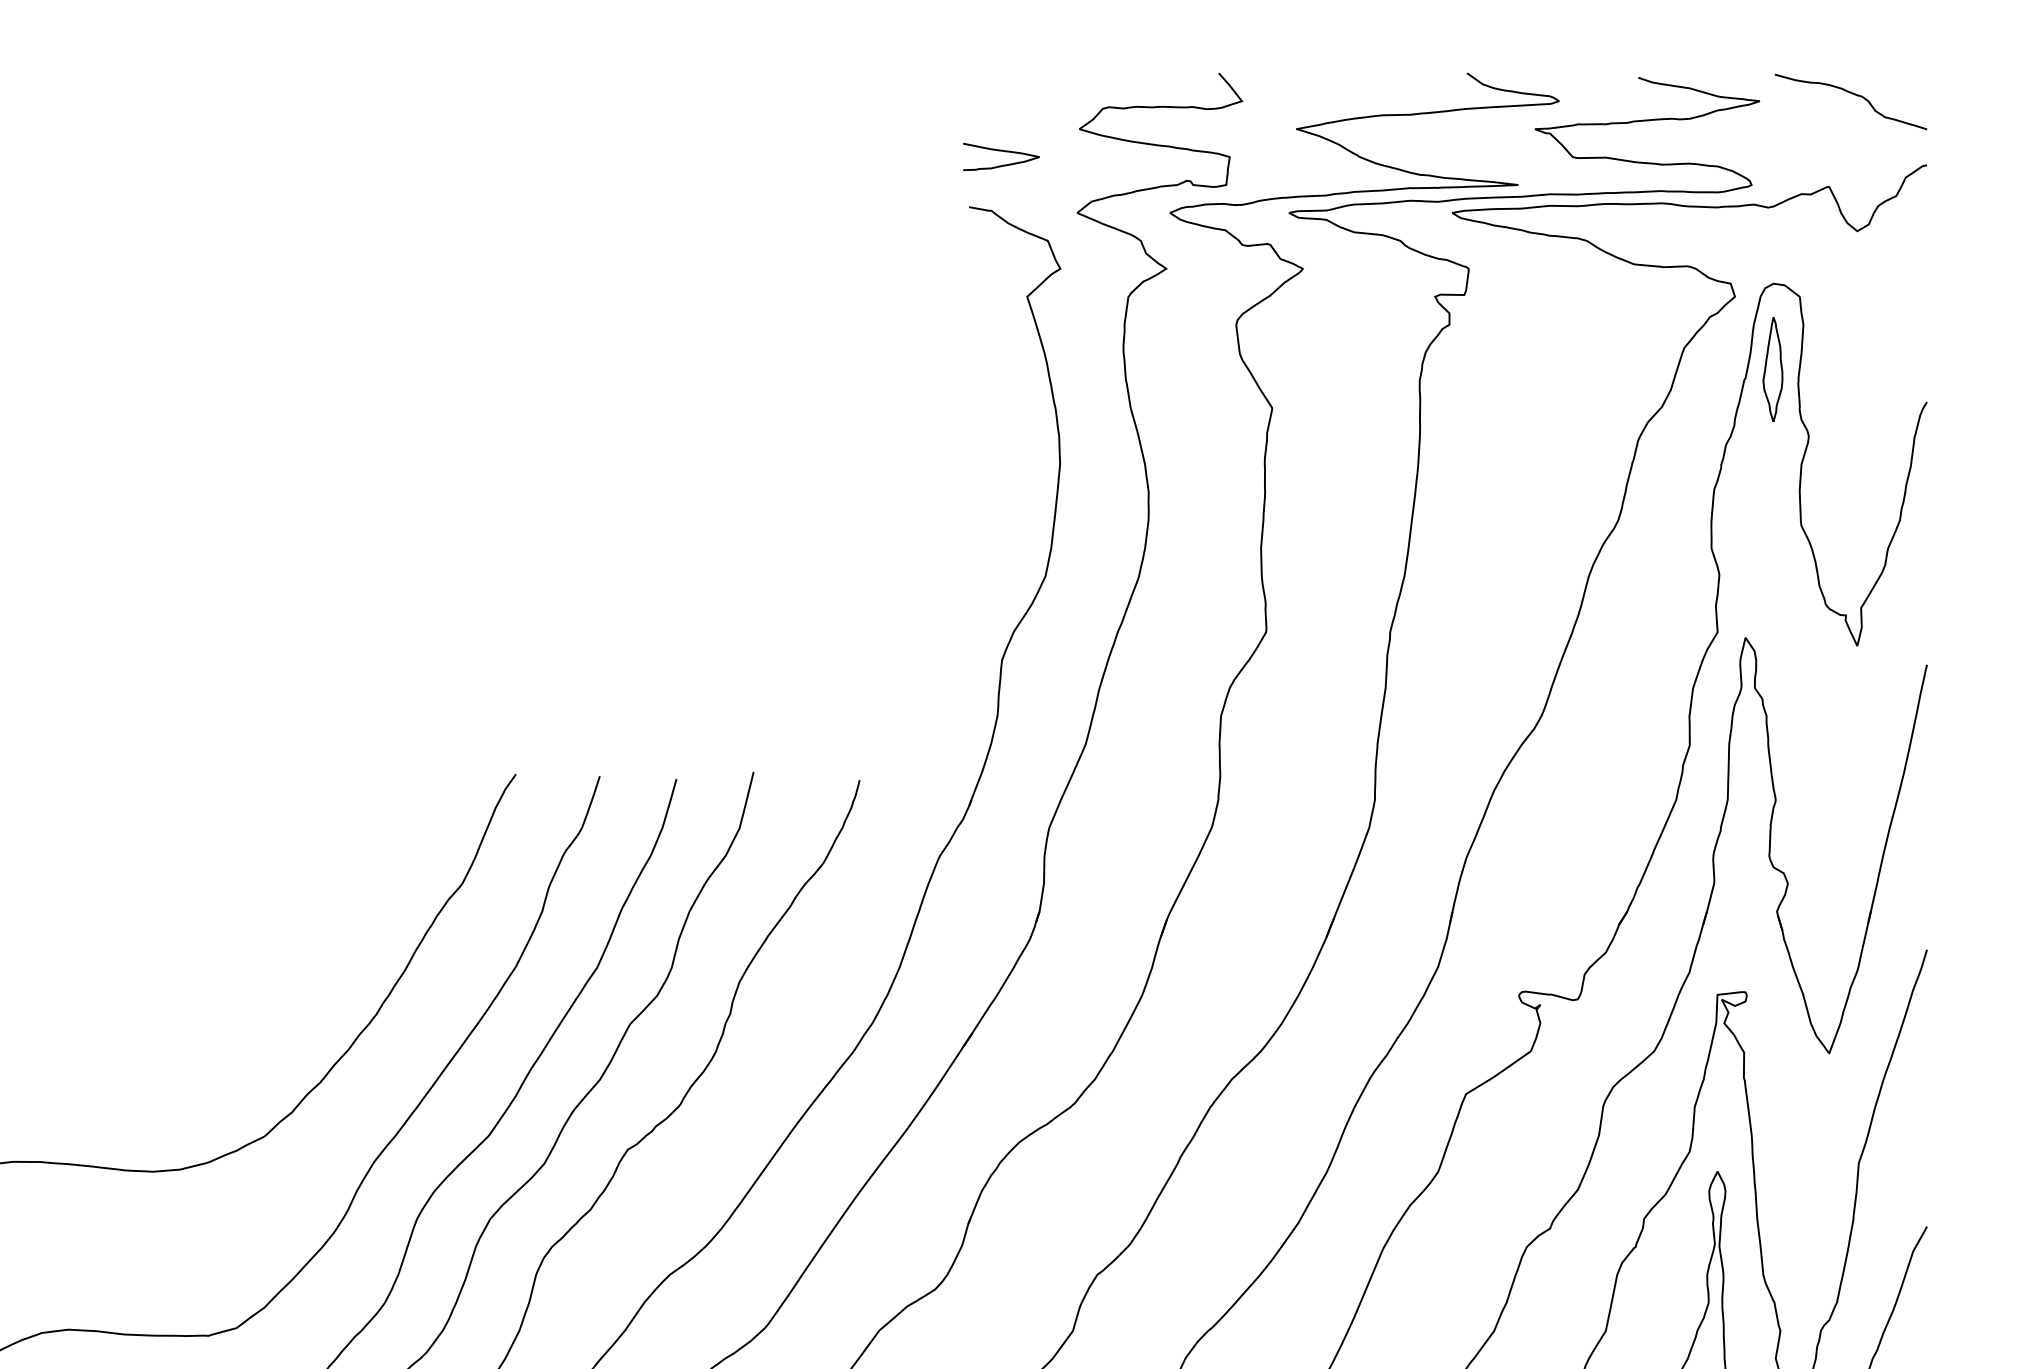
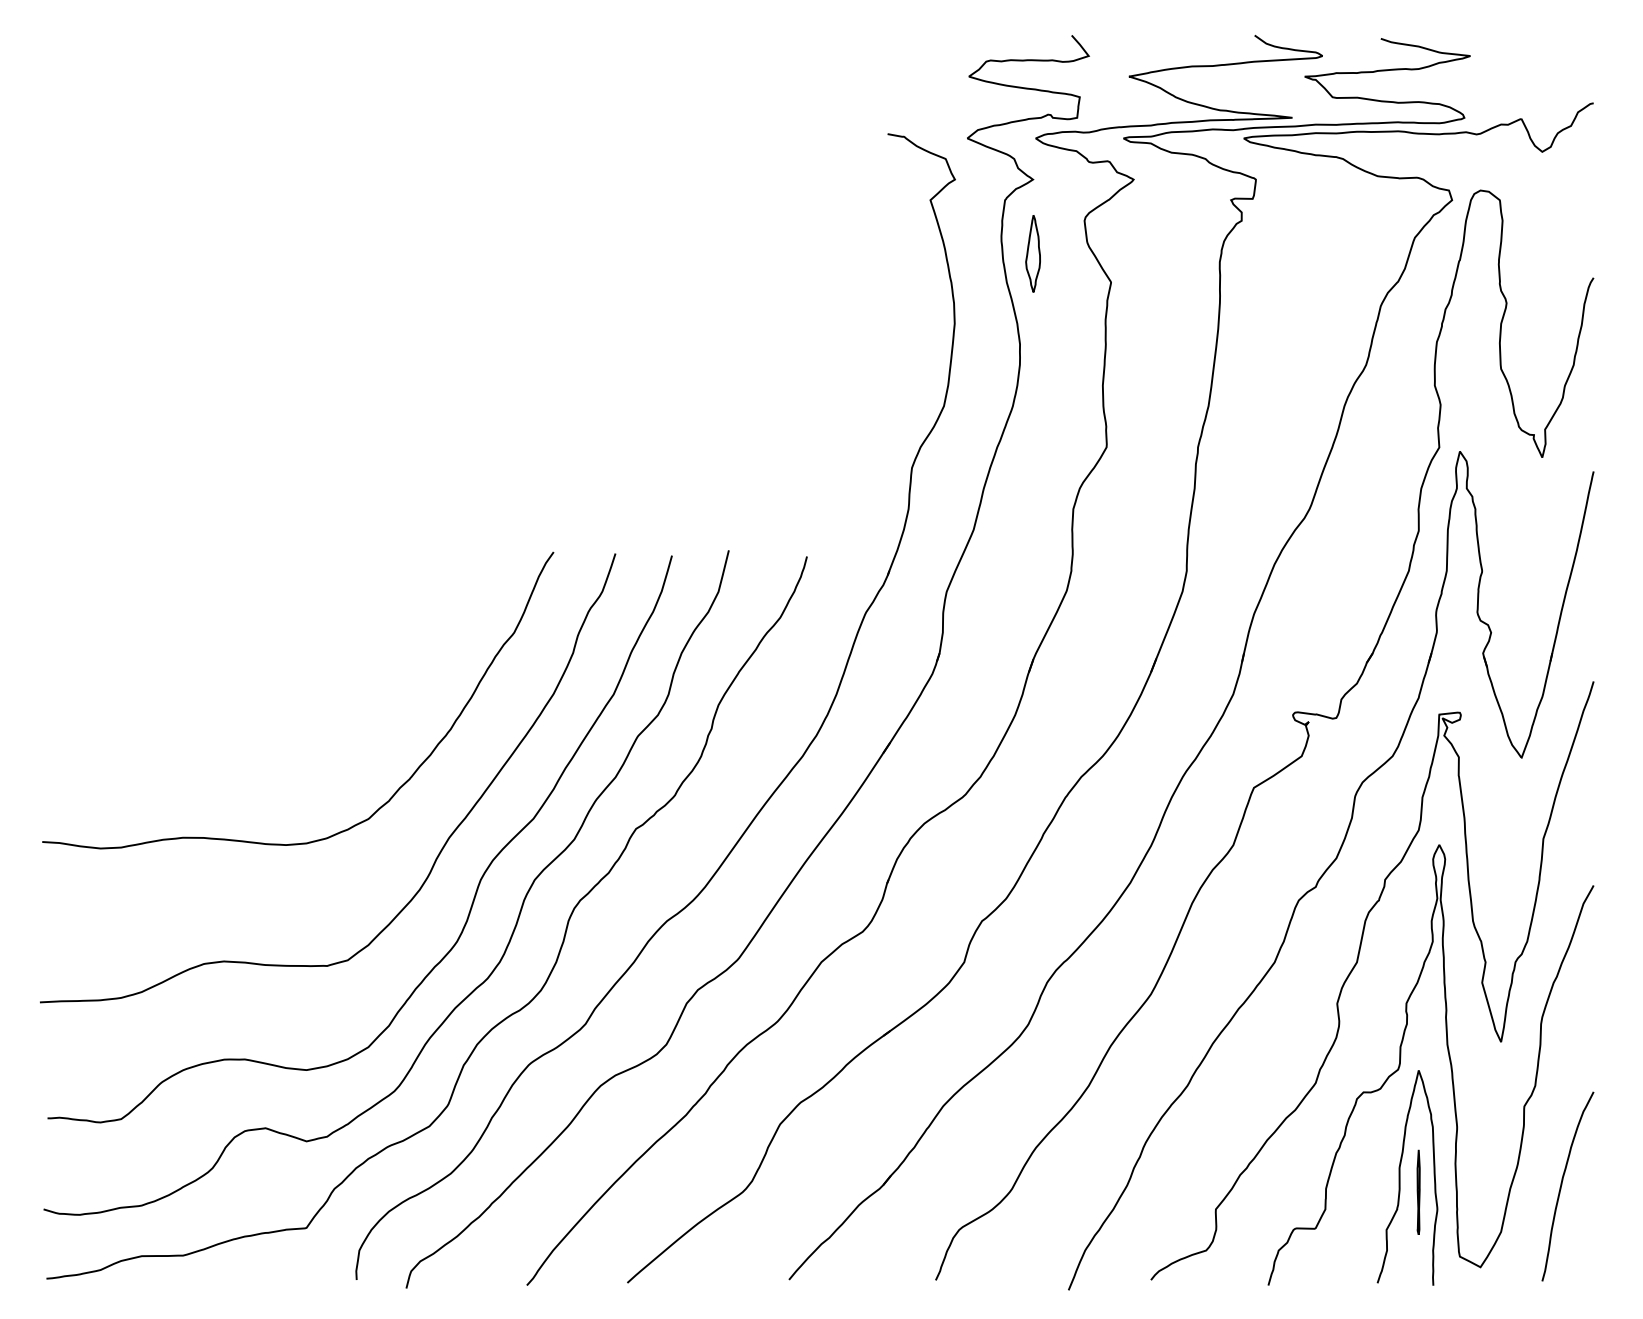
curve: (1852, 95) -> (1538, 51), removed
curve: (1001, 152) -> (911, 93), removed
part: (1772, 369) -> (1032, 253), moved

